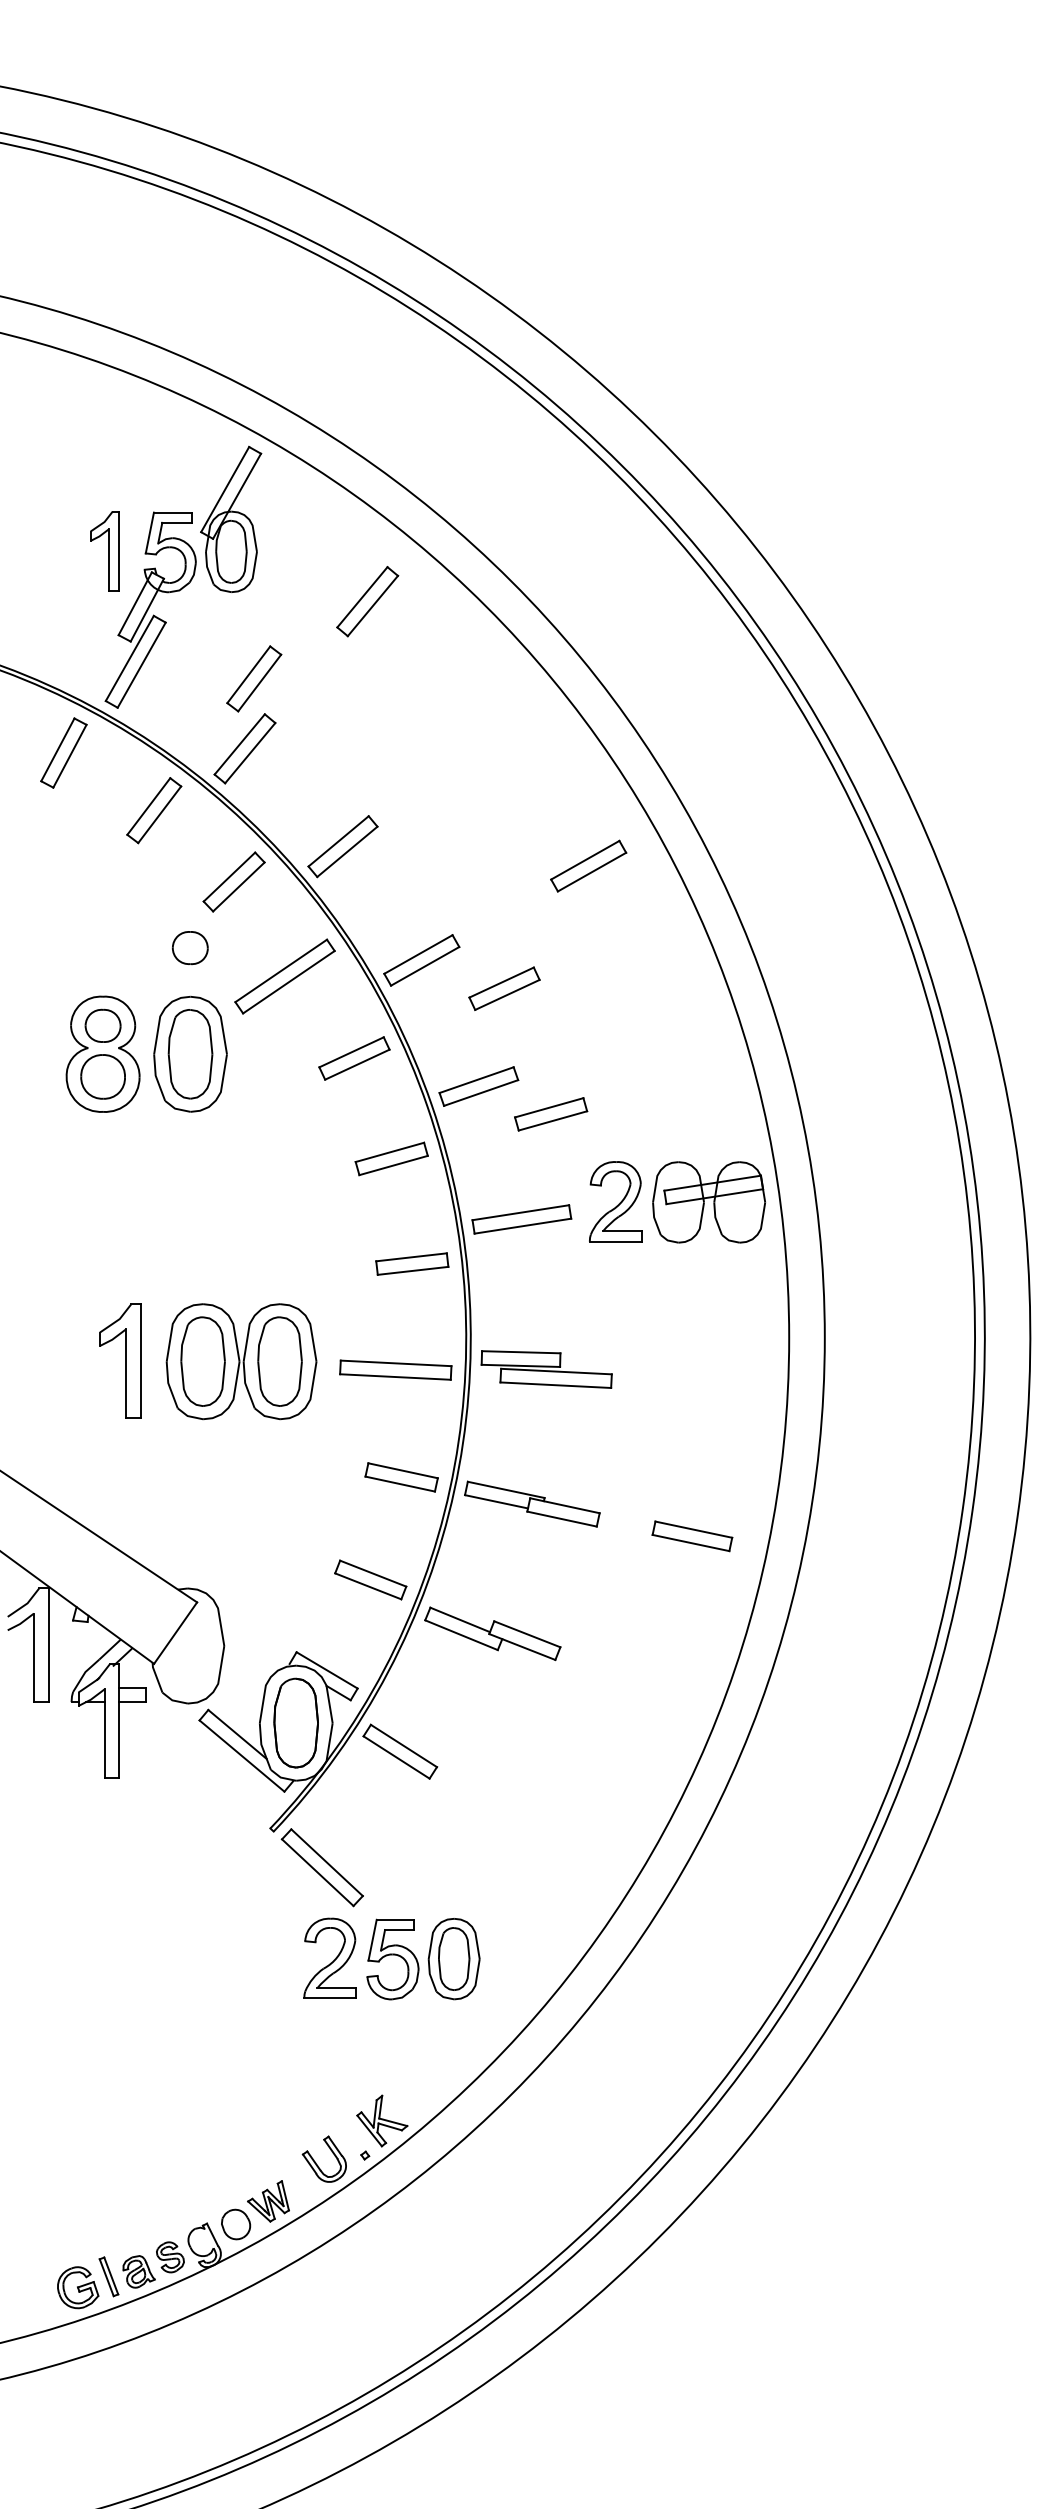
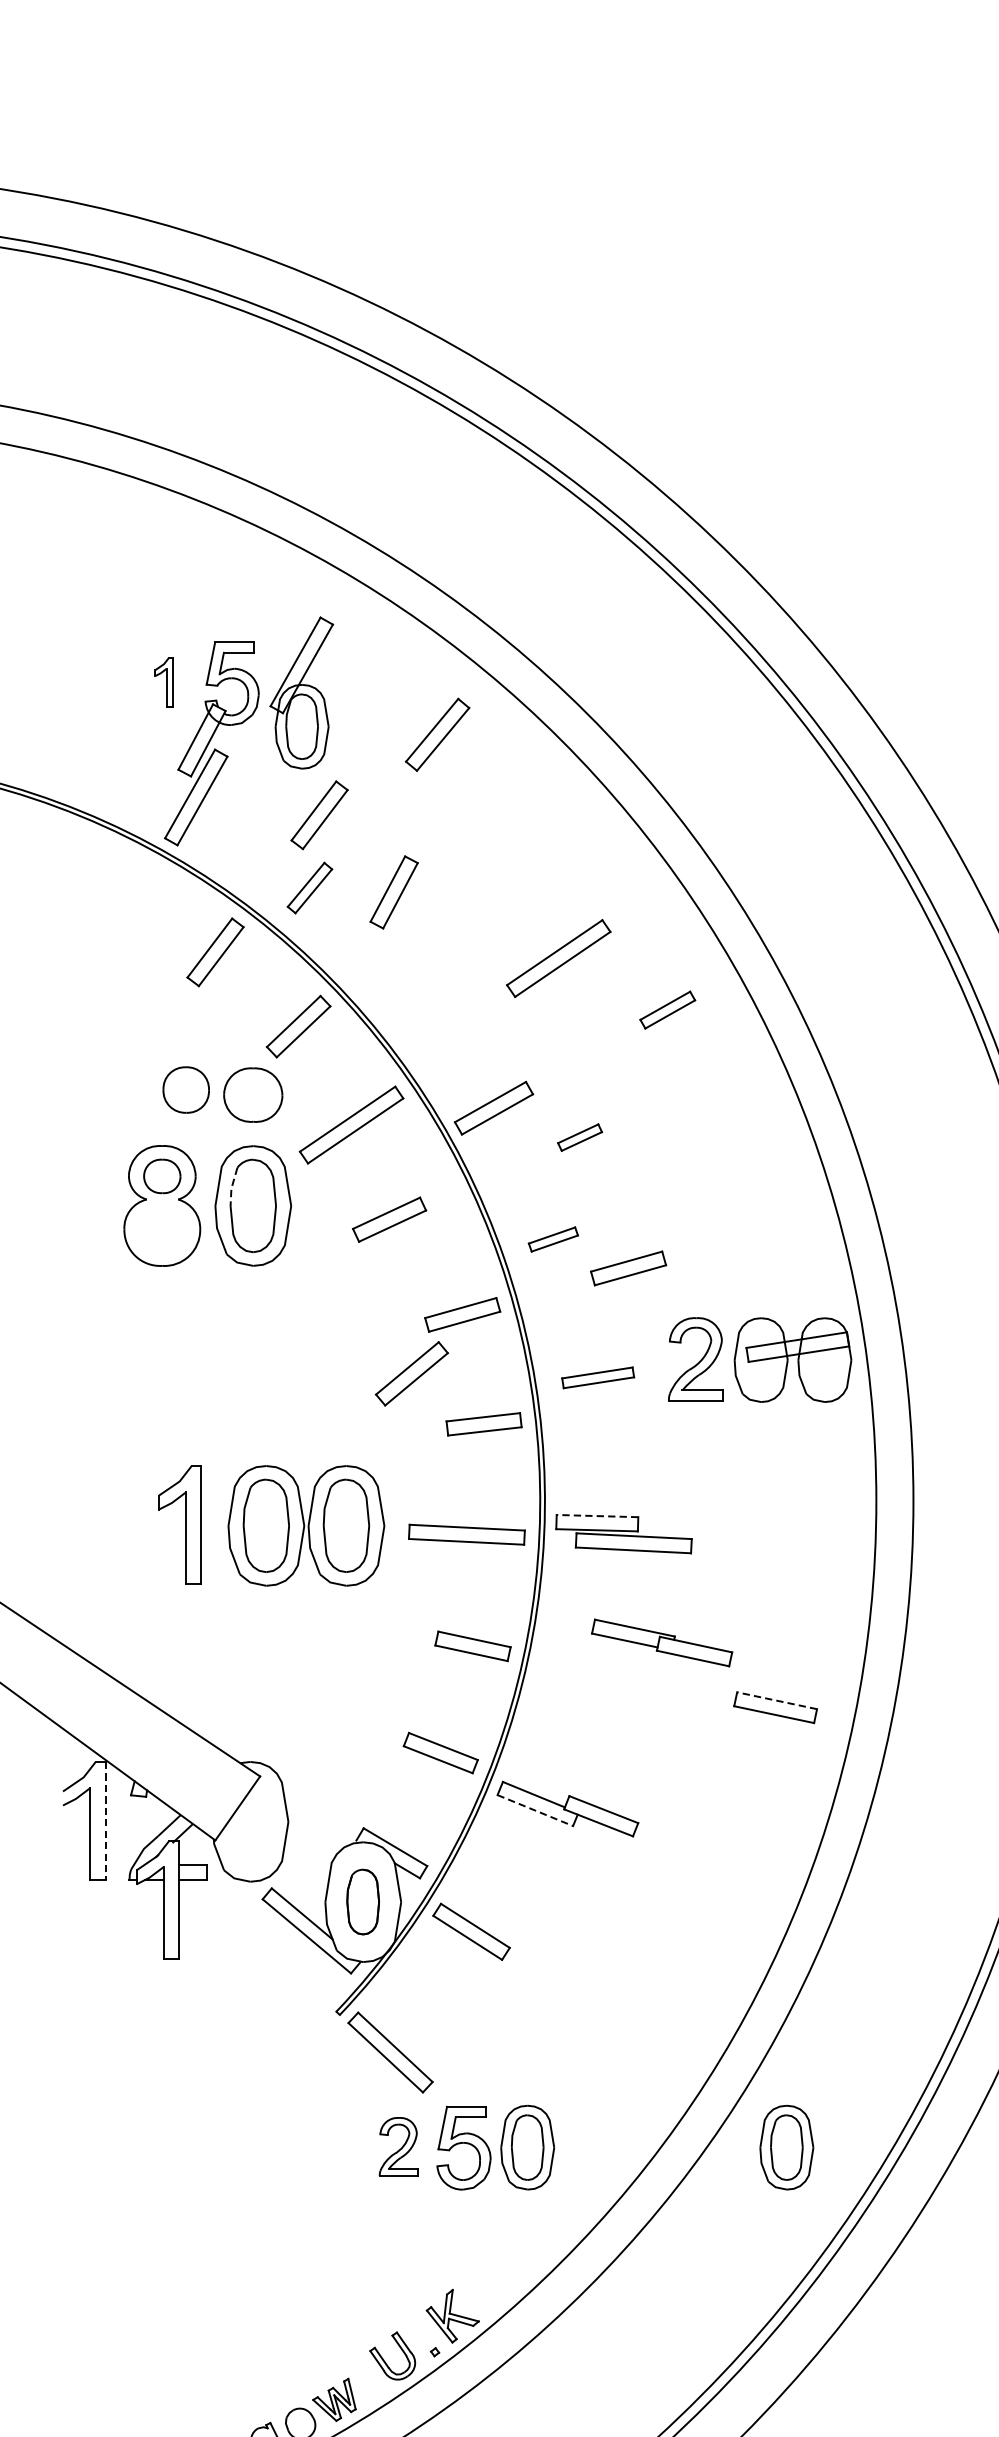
part: (231, 518) -> (302, 692), moved
part: (104, 551) -> (163, 682), size x0.6
part: (244, 748) -> (309, 887), size x0.7
part: (63, 752) -> (393, 891), moved
part: (483, 816) -> (558, 958), added
part: (342, 846) -> (411, 1373), moved
part: (588, 865) -> (667, 1009), size x0.7
part: (189, 948) -> (252, 1095), size x1.6
part: (504, 988) -> (580, 1137), size x0.6
line: (169, 1036) -> (231, 1187), solid -> dashed
part: (354, 1058) -> (389, 1219), moved
part: (102, 1076) -> (185, 1089), moved
part: (478, 1086) -> (552, 1239), size x0.6
part: (521, 1219) -> (597, 1377), size x0.7
line: (520, 1352) -> (596, 1516), solid -> dashed
part: (532, 1503) -> (662, 1642), moved
line: (693, 1529) -> (776, 1700), solid -> dashed
line: (462, 1635) -> (536, 1810), solid -> dashed
line: (48, 1645) -> (105, 1821), solid -> dashed
part: (295, 1722) -> (362, 1901), size x0.7
part: (329, 1957) -> (397, 2146), size x0.7
part: (702, 1959) -> (786, 2148), added

